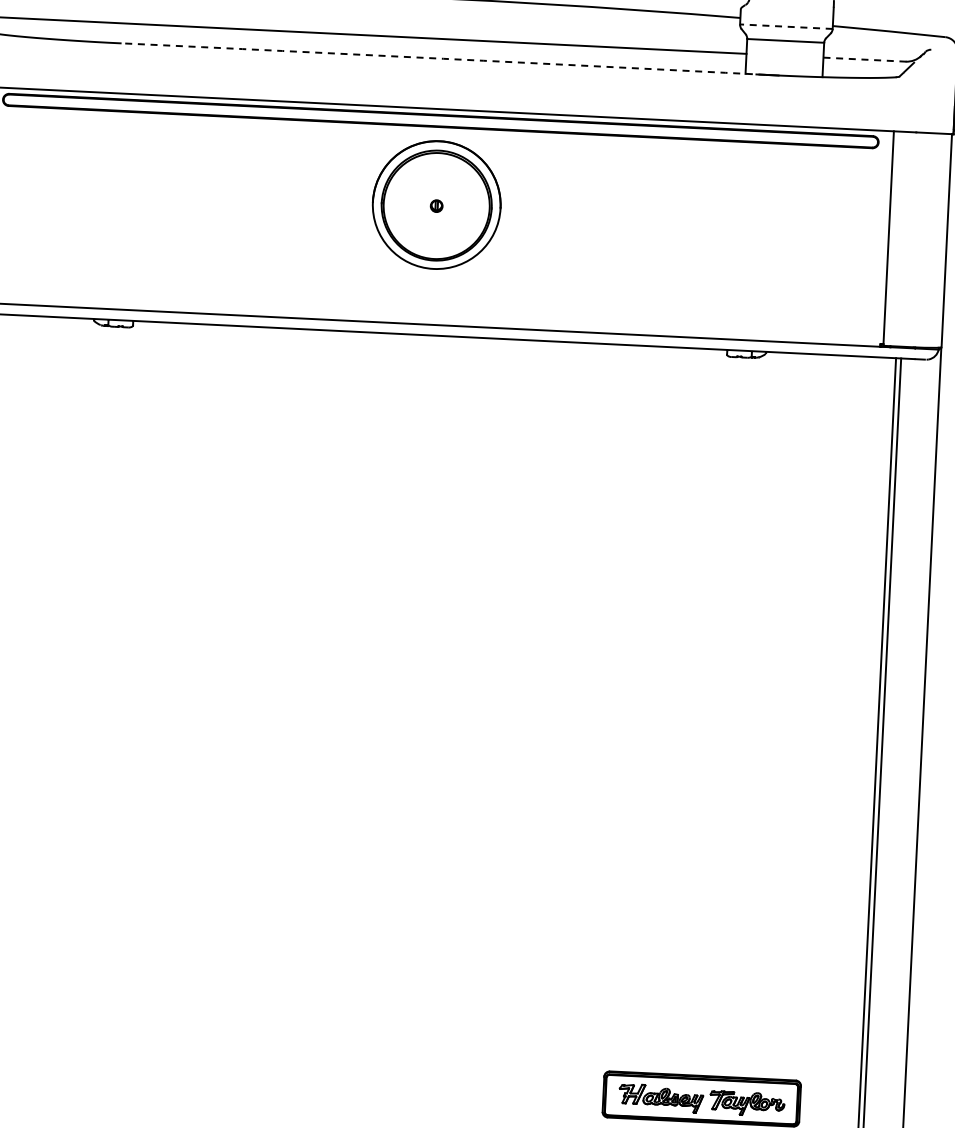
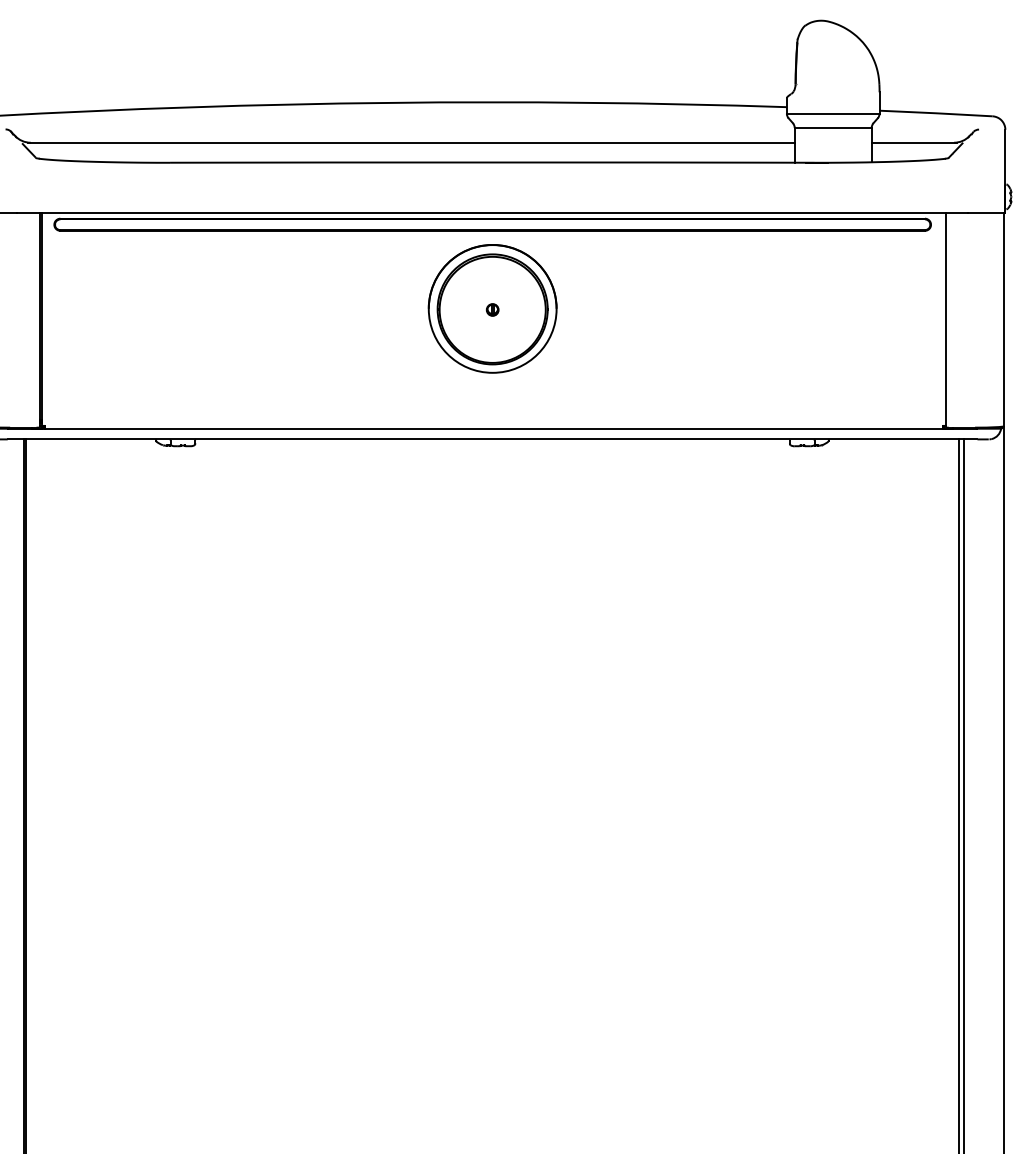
line: (785, 26) -> (832, 113), dashed -> solid
arc: (443, 58) -> (492, 162), dashed -> solid
line: (866, 59) -> (914, 142), dashed -> solid

